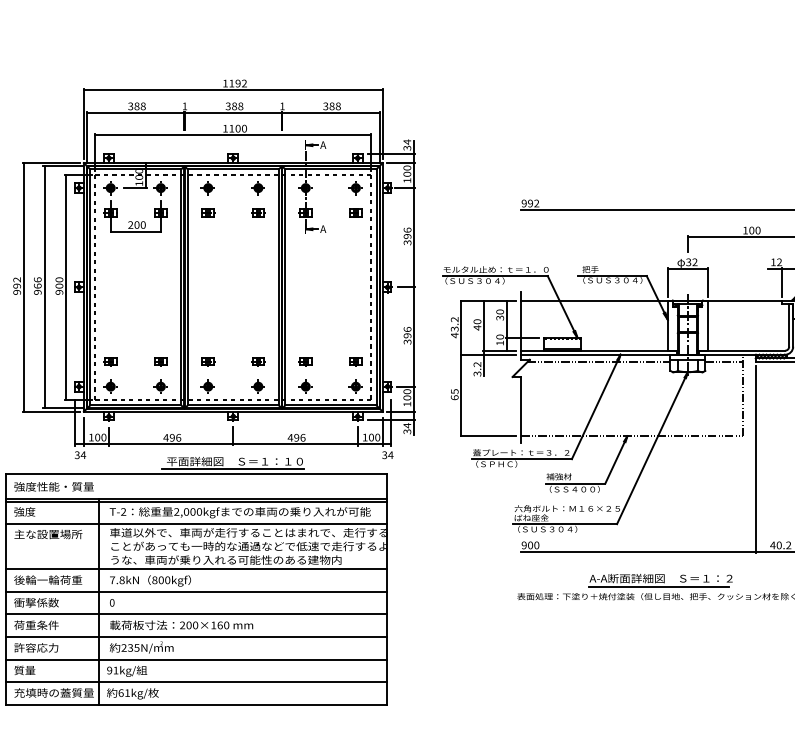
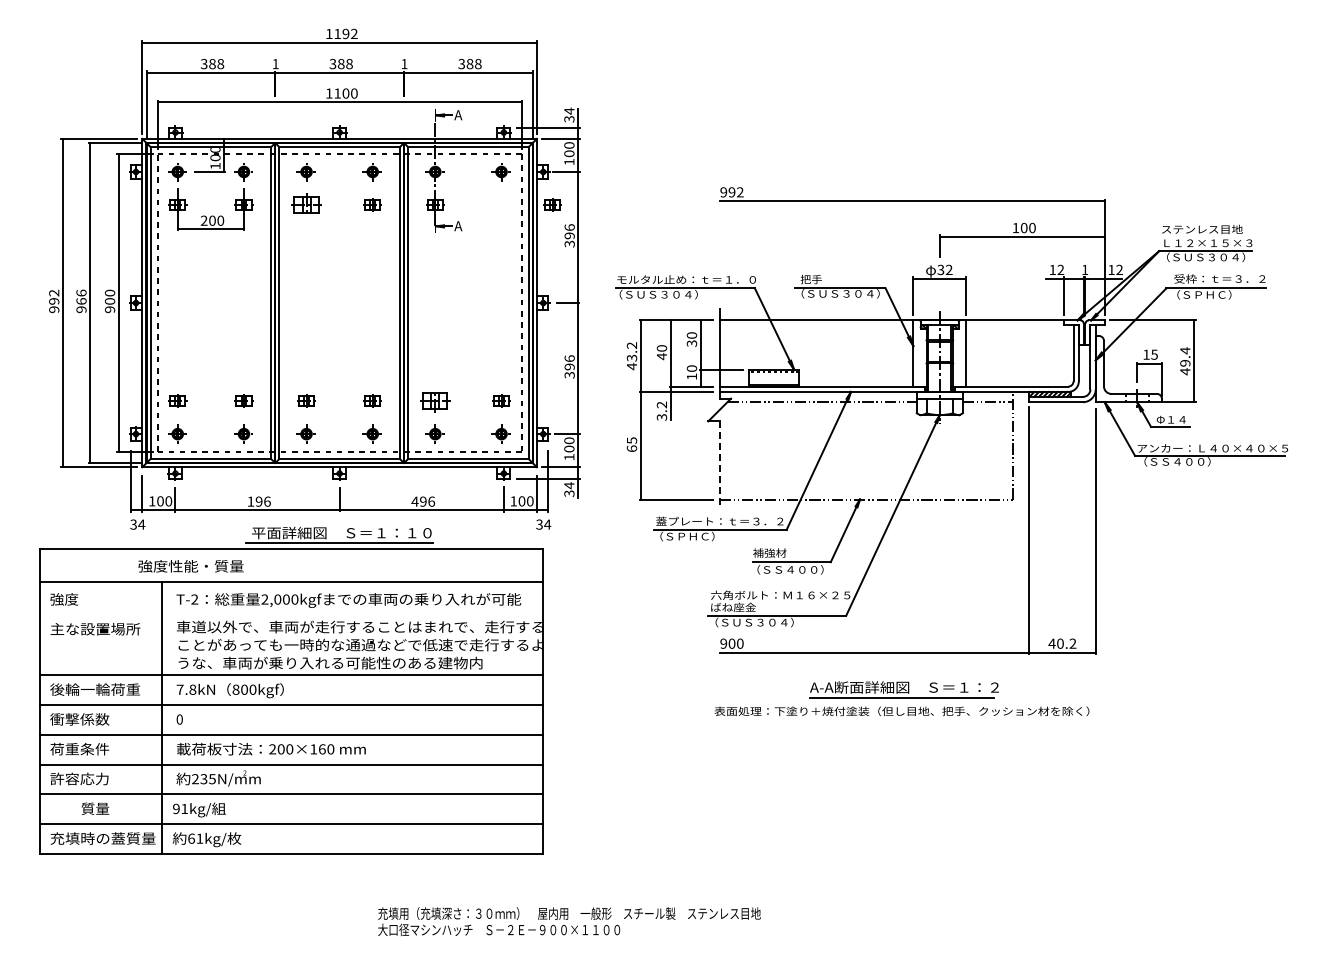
part: (208, 212) -> (306, 204), size x1.6
part: (355, 212) -> (552, 204), moved
part: (305, 361) -> (435, 400), size x1.6
line: (521, 410) -> (719, 465), solid -> dashed
text: (165, 437) -> (250, 501), 496 -> 196
text: (53, 486) -> (190, 566), moved
line: (196, 501) -> (291, 585), removed
line: (196, 524) -> (291, 615), removed
text: (24, 670) -> (95, 808), moved

